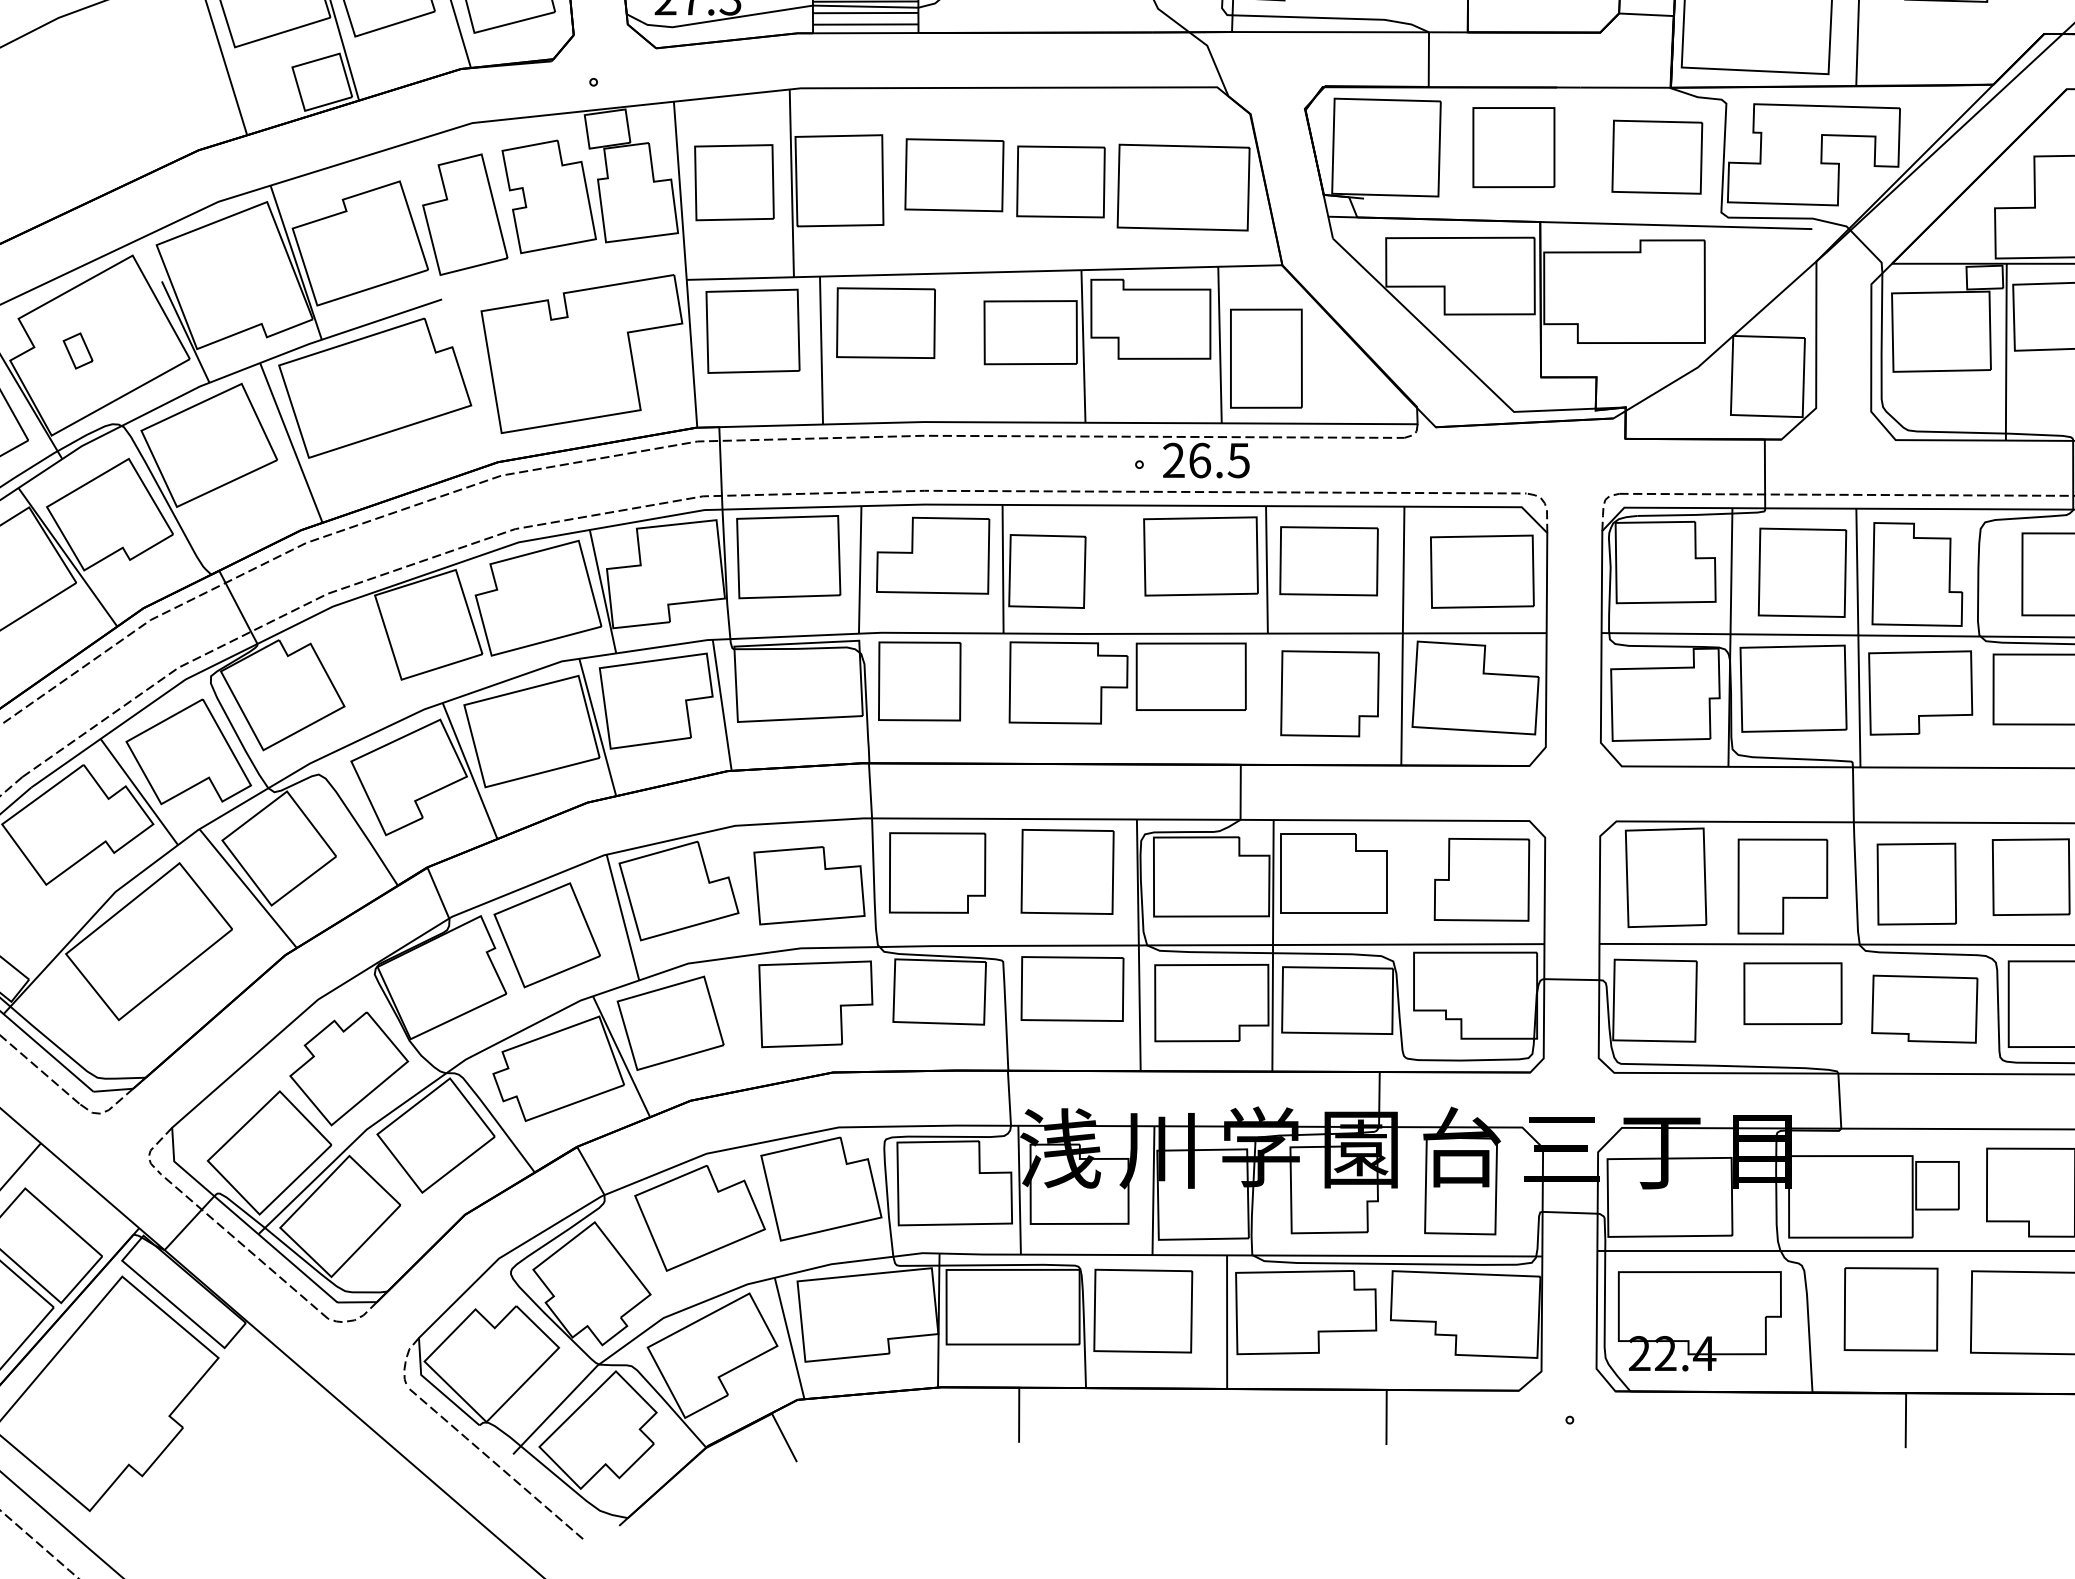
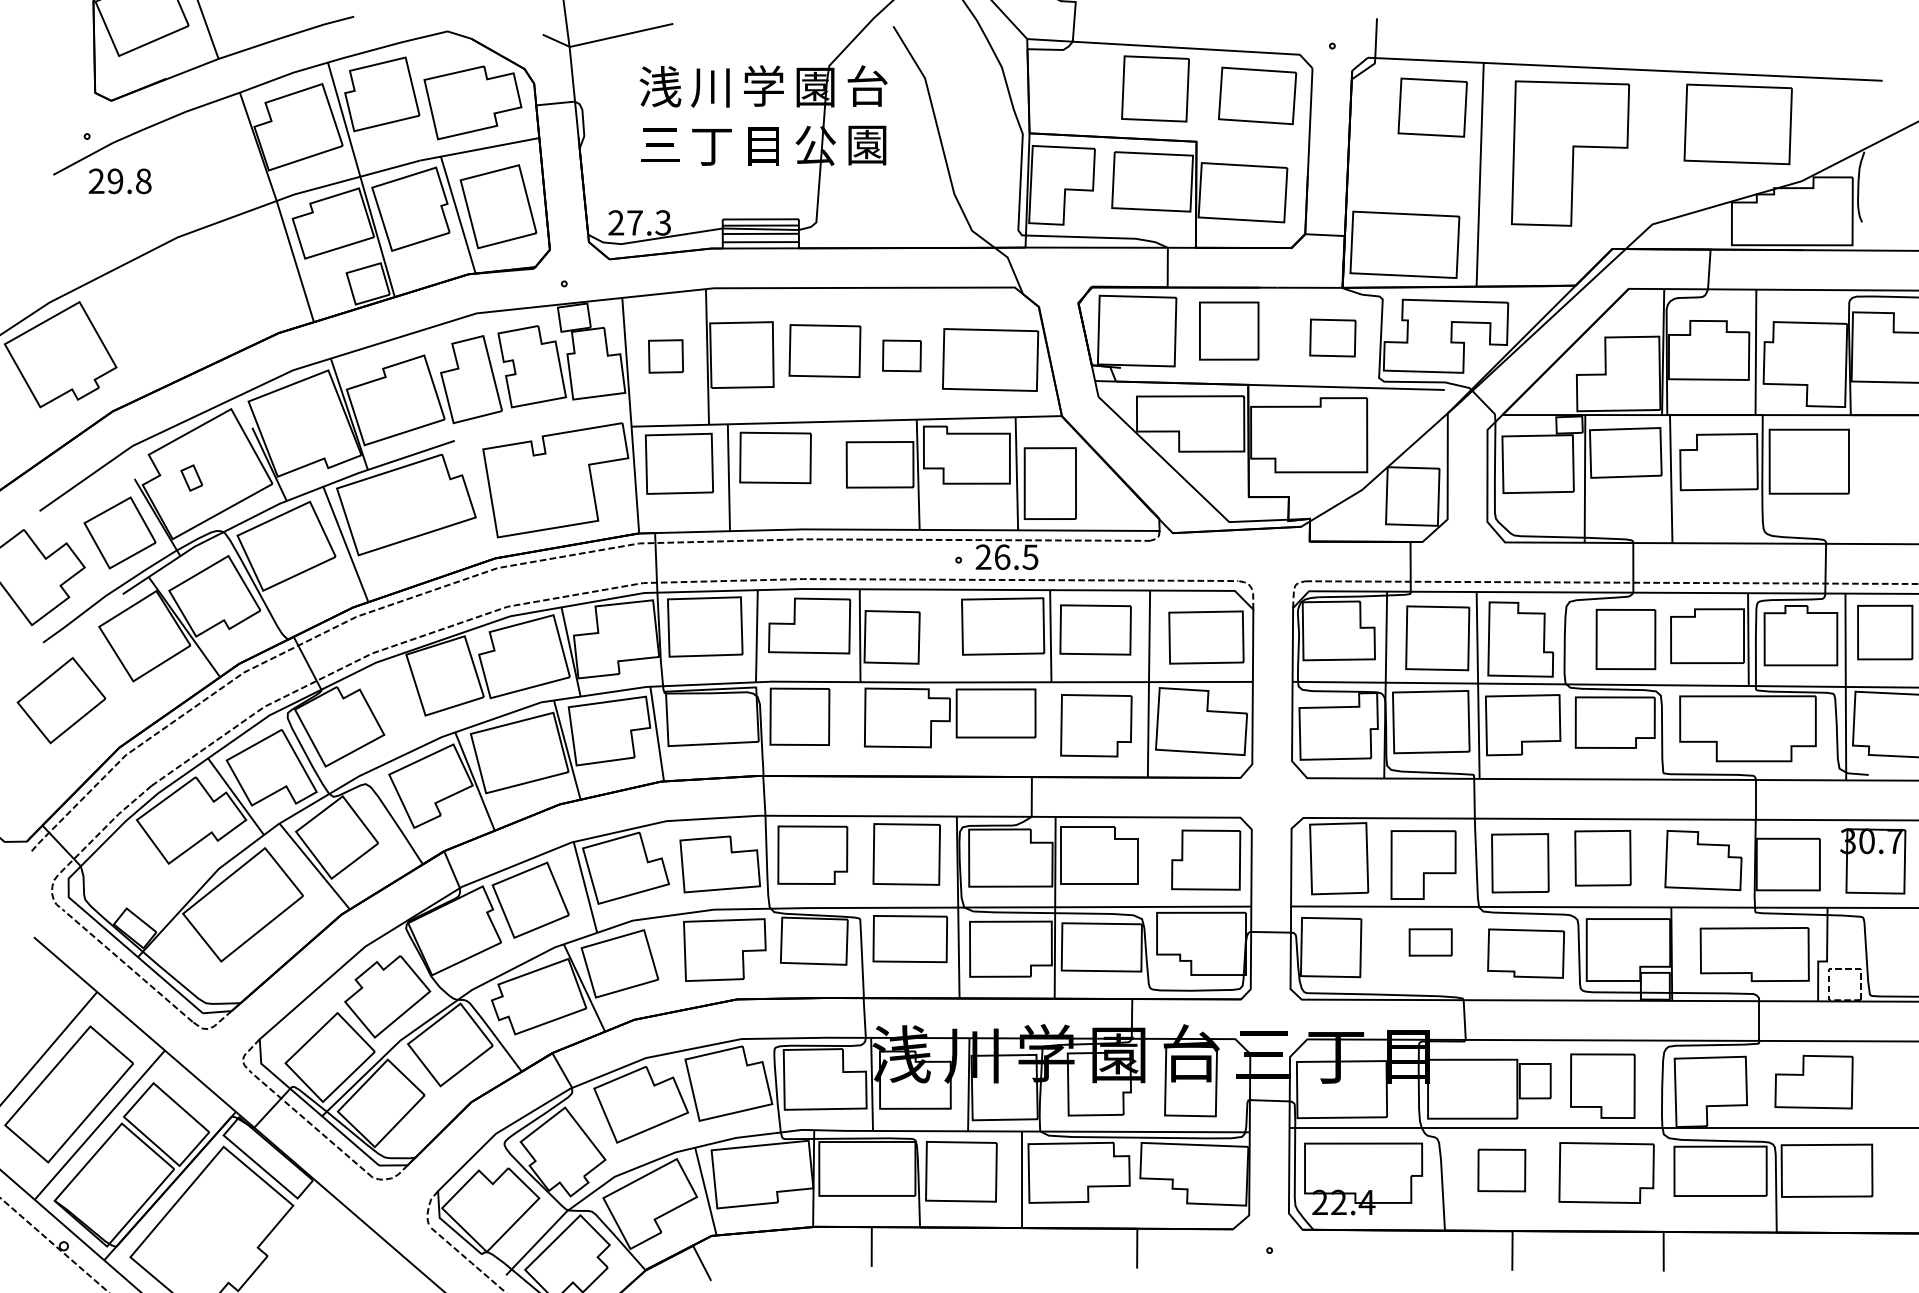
part: (1656, 156) -> (1332, 337), size x0.7
part: (1060, 181) -> (901, 355), size x0.6
part: (733, 182) -> (665, 356), size x0.6
part: (1792, 993) -> (1430, 942), size x0.6
part: (1890, 1309) -> (1501, 1170), size x0.7

